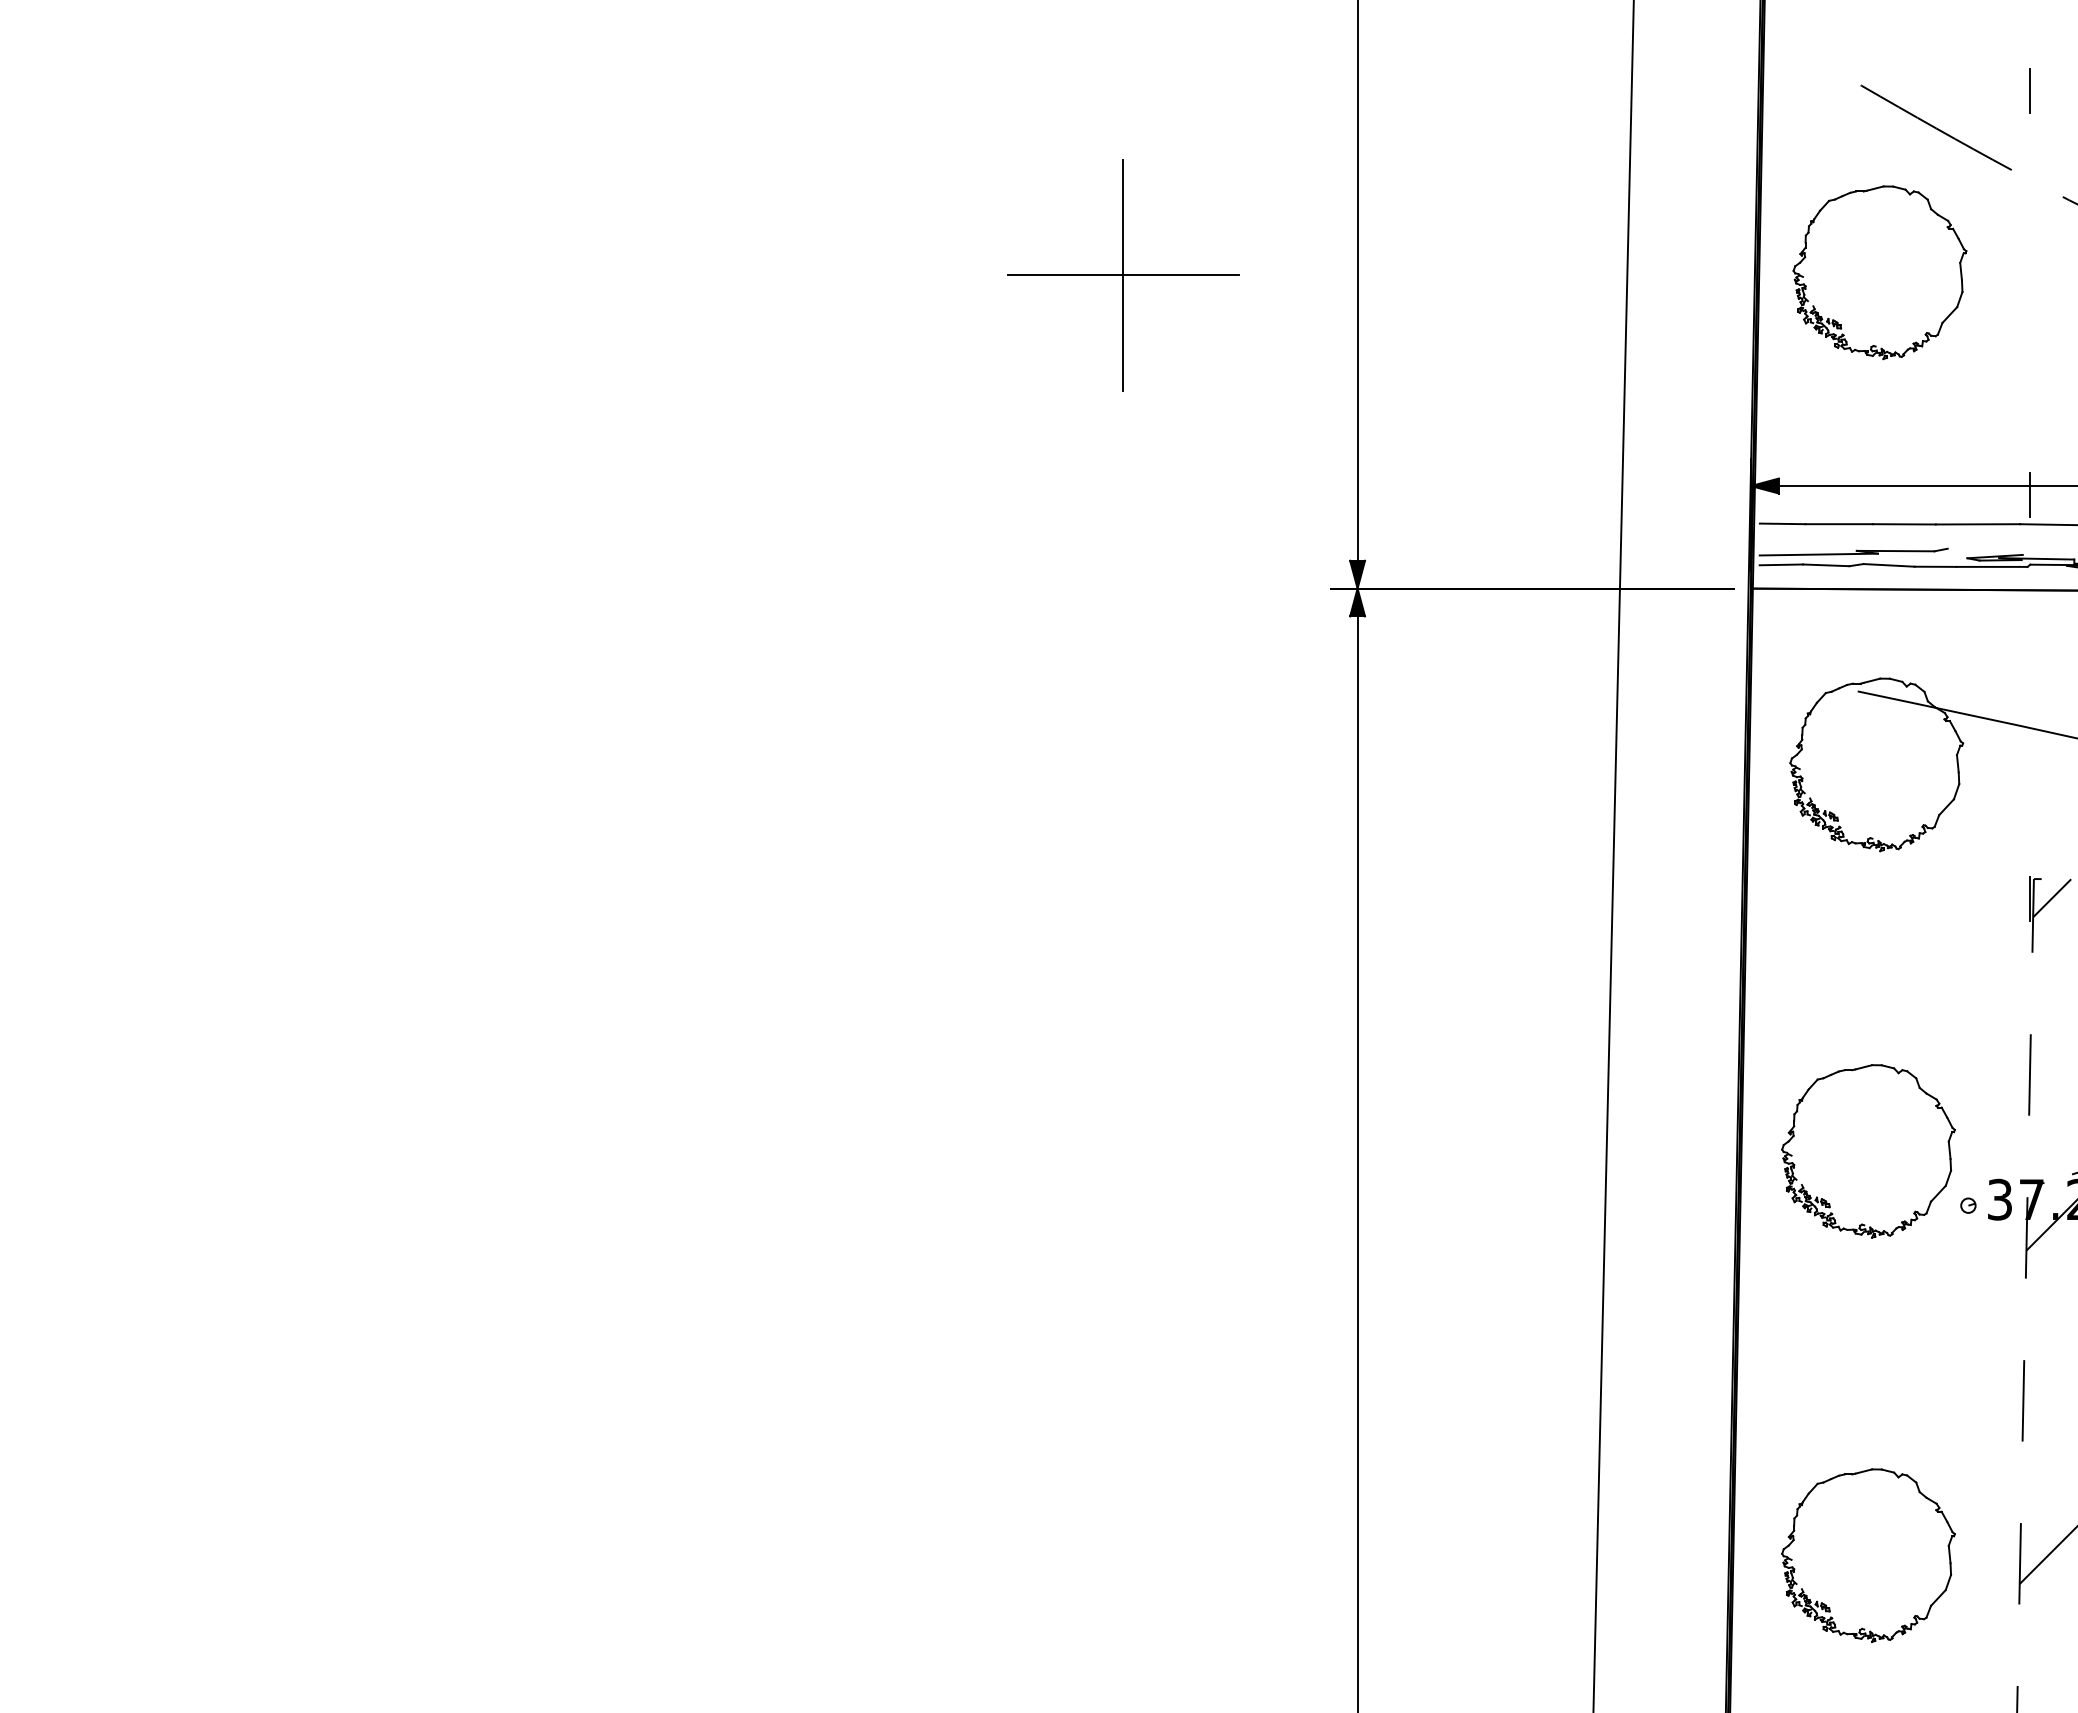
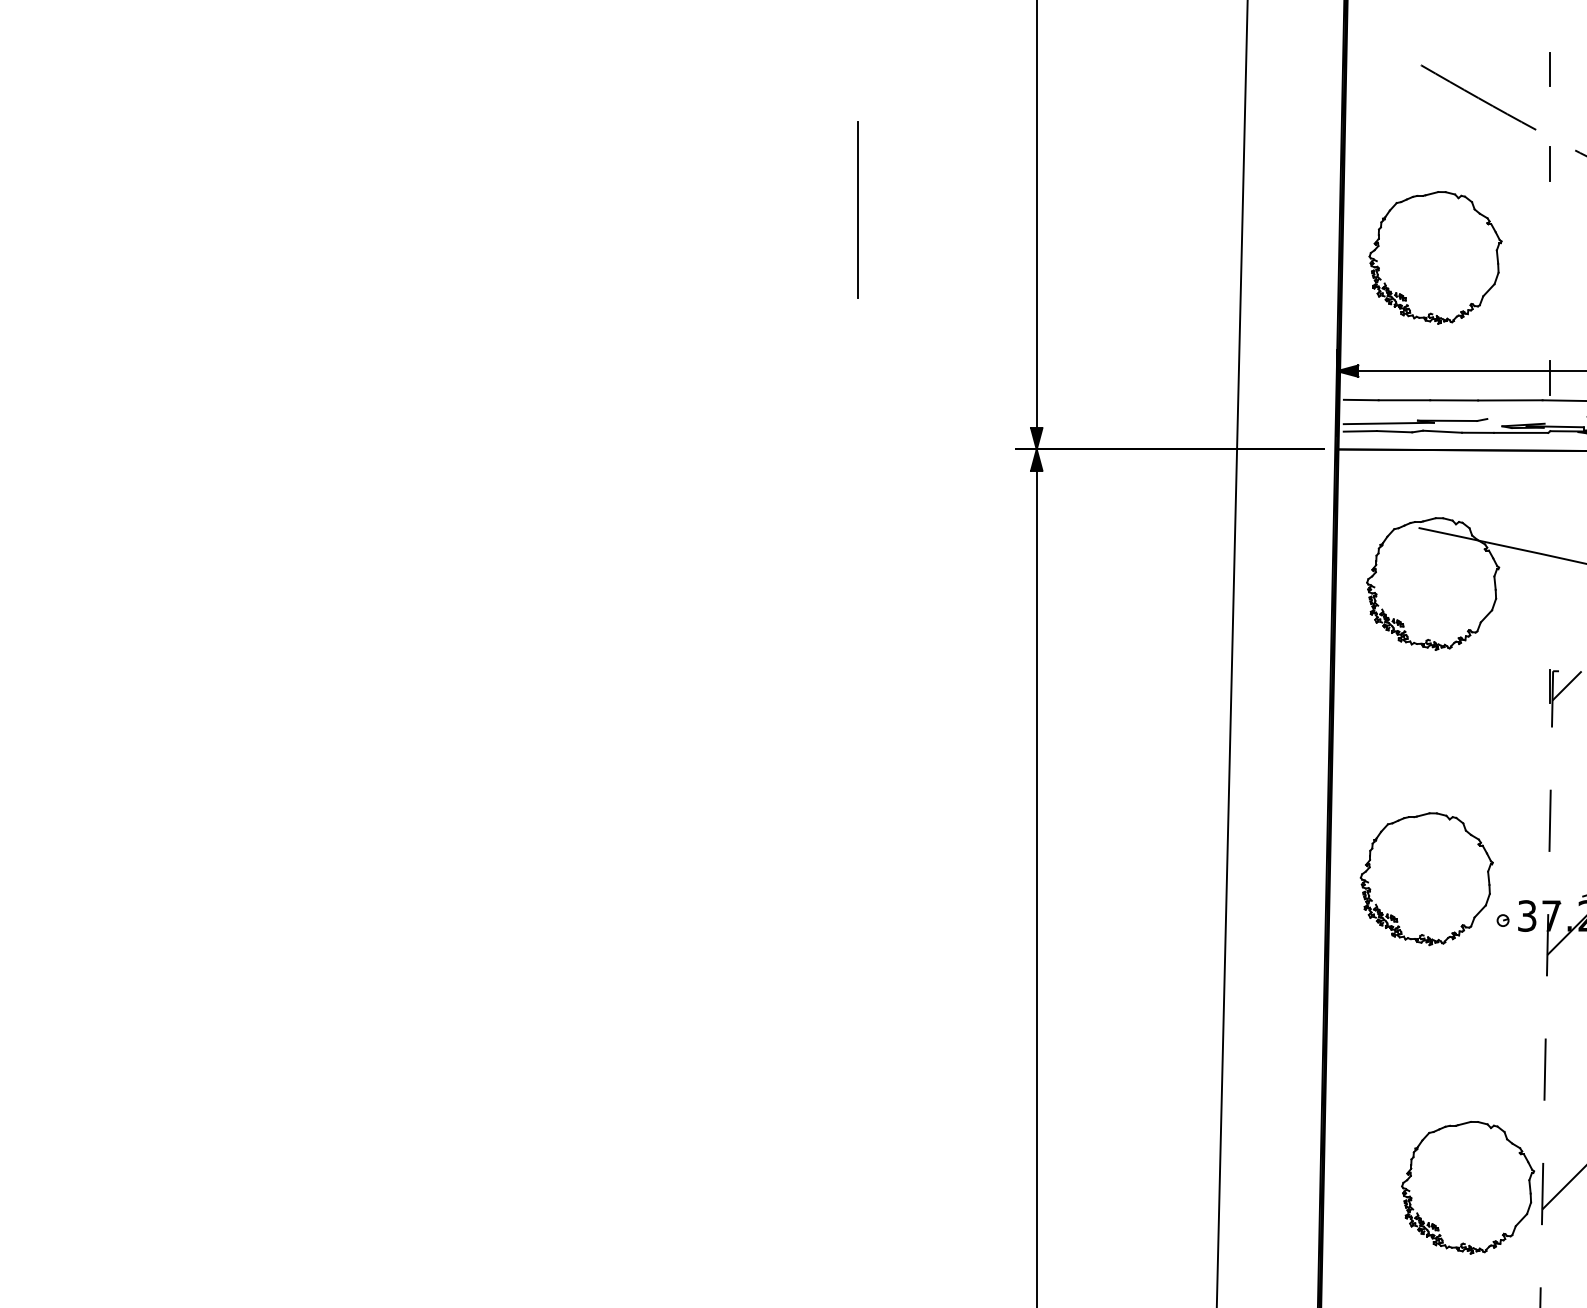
line: (2029, 214) -> (1549, 163), added
line: (1122, 275) -> (857, 210), removed
part: (1841, 324) -> (1406, 297), moved
part: (1826, 1604) -> (1435, 1225), moved

